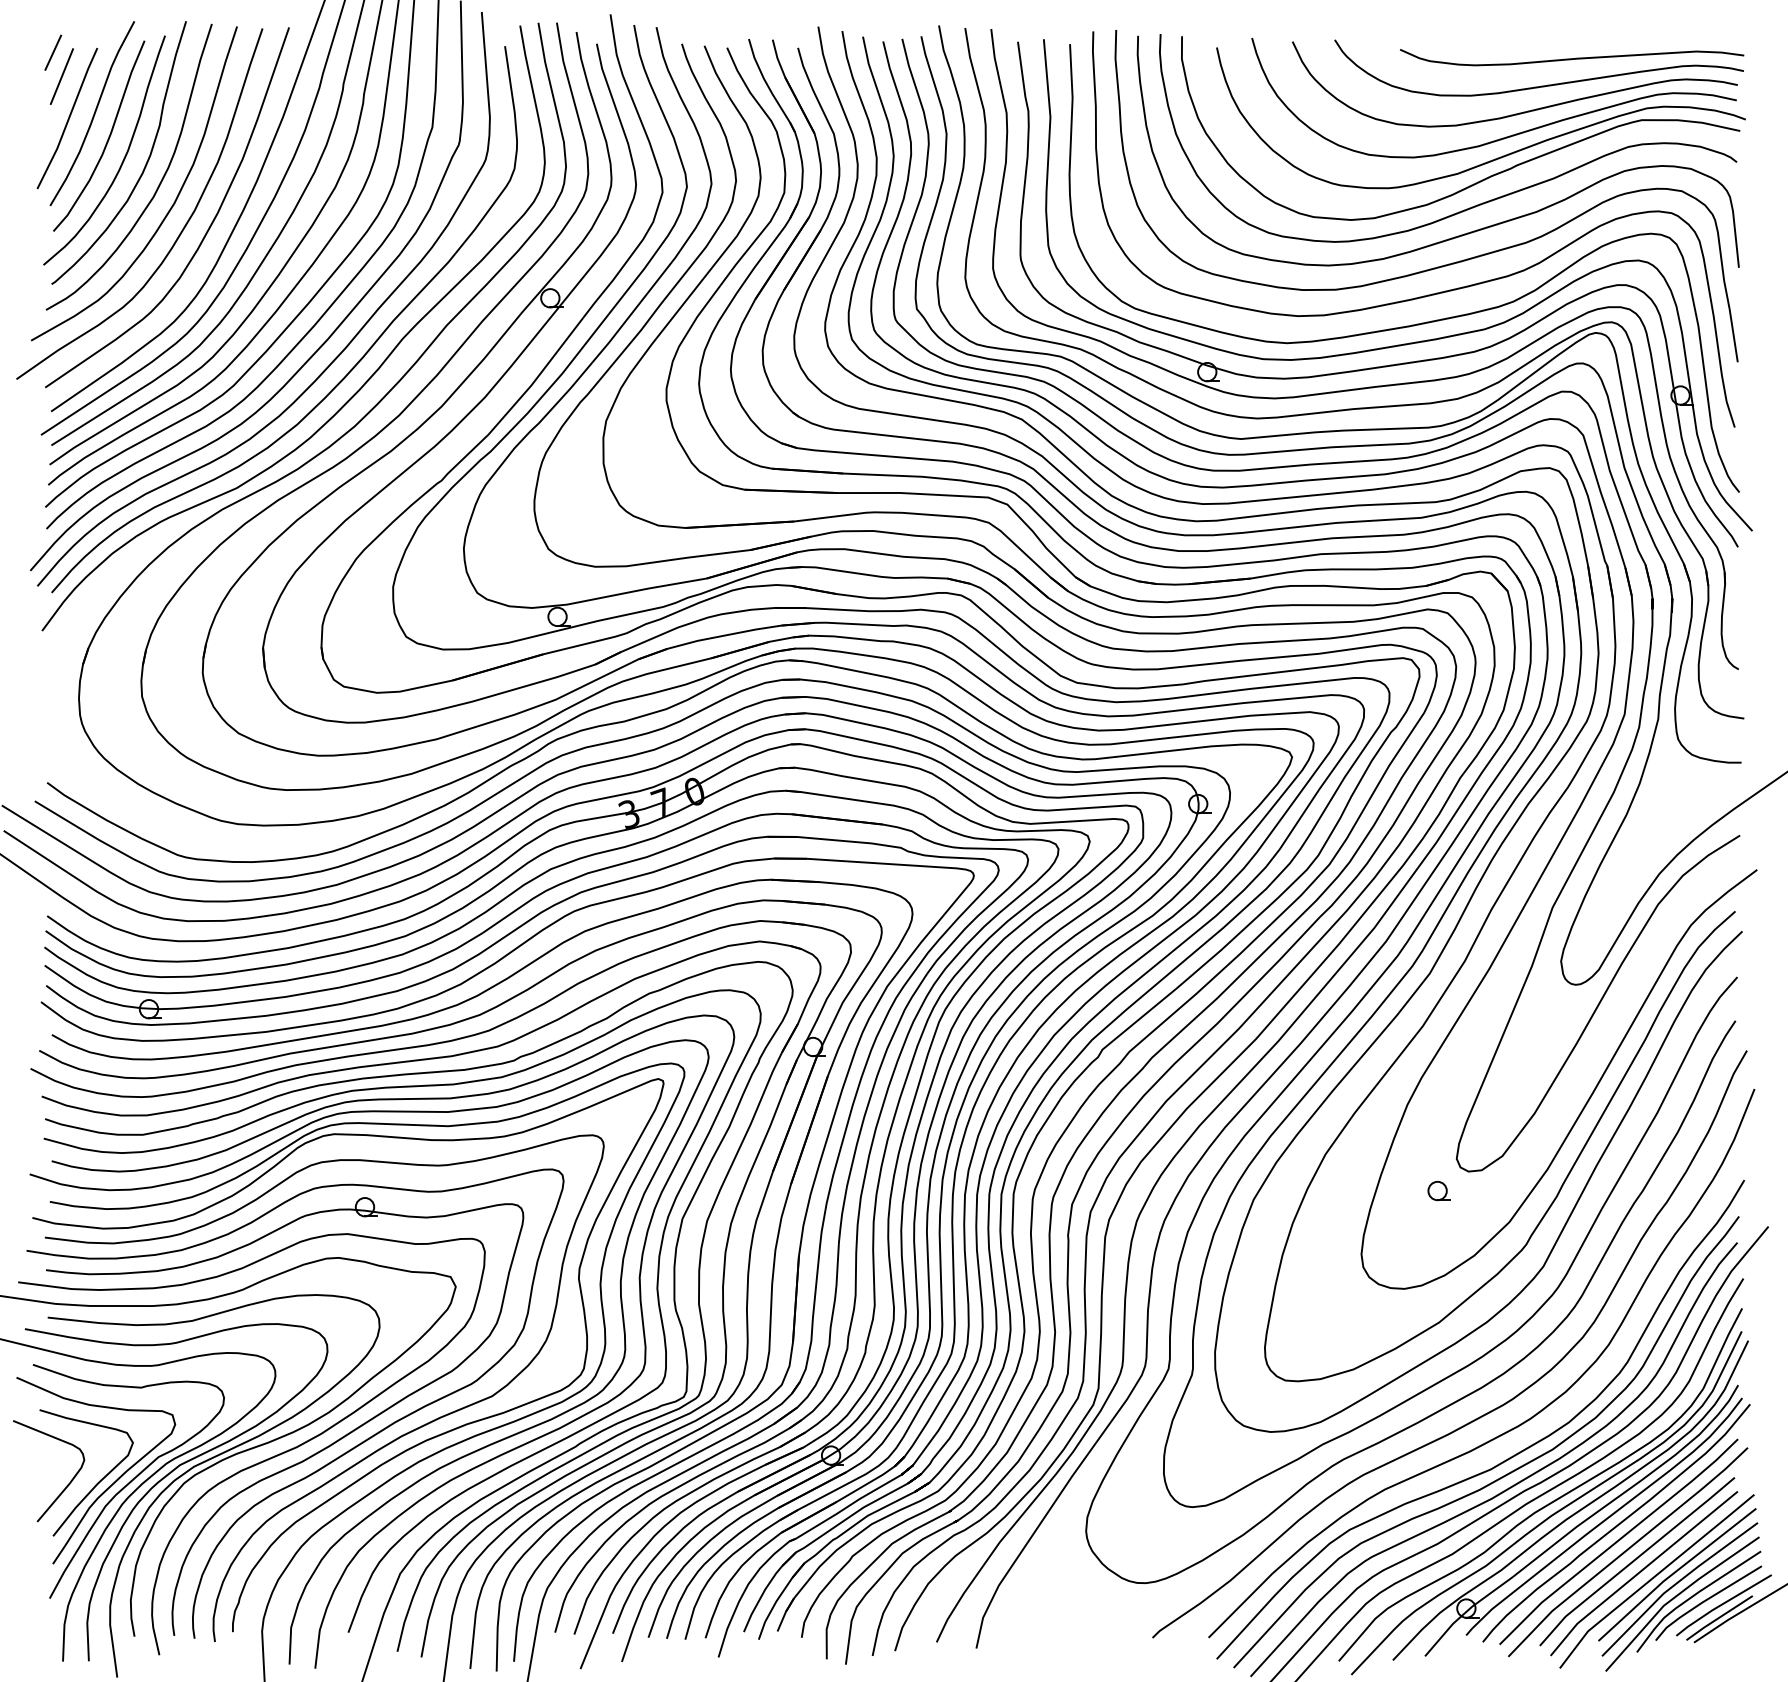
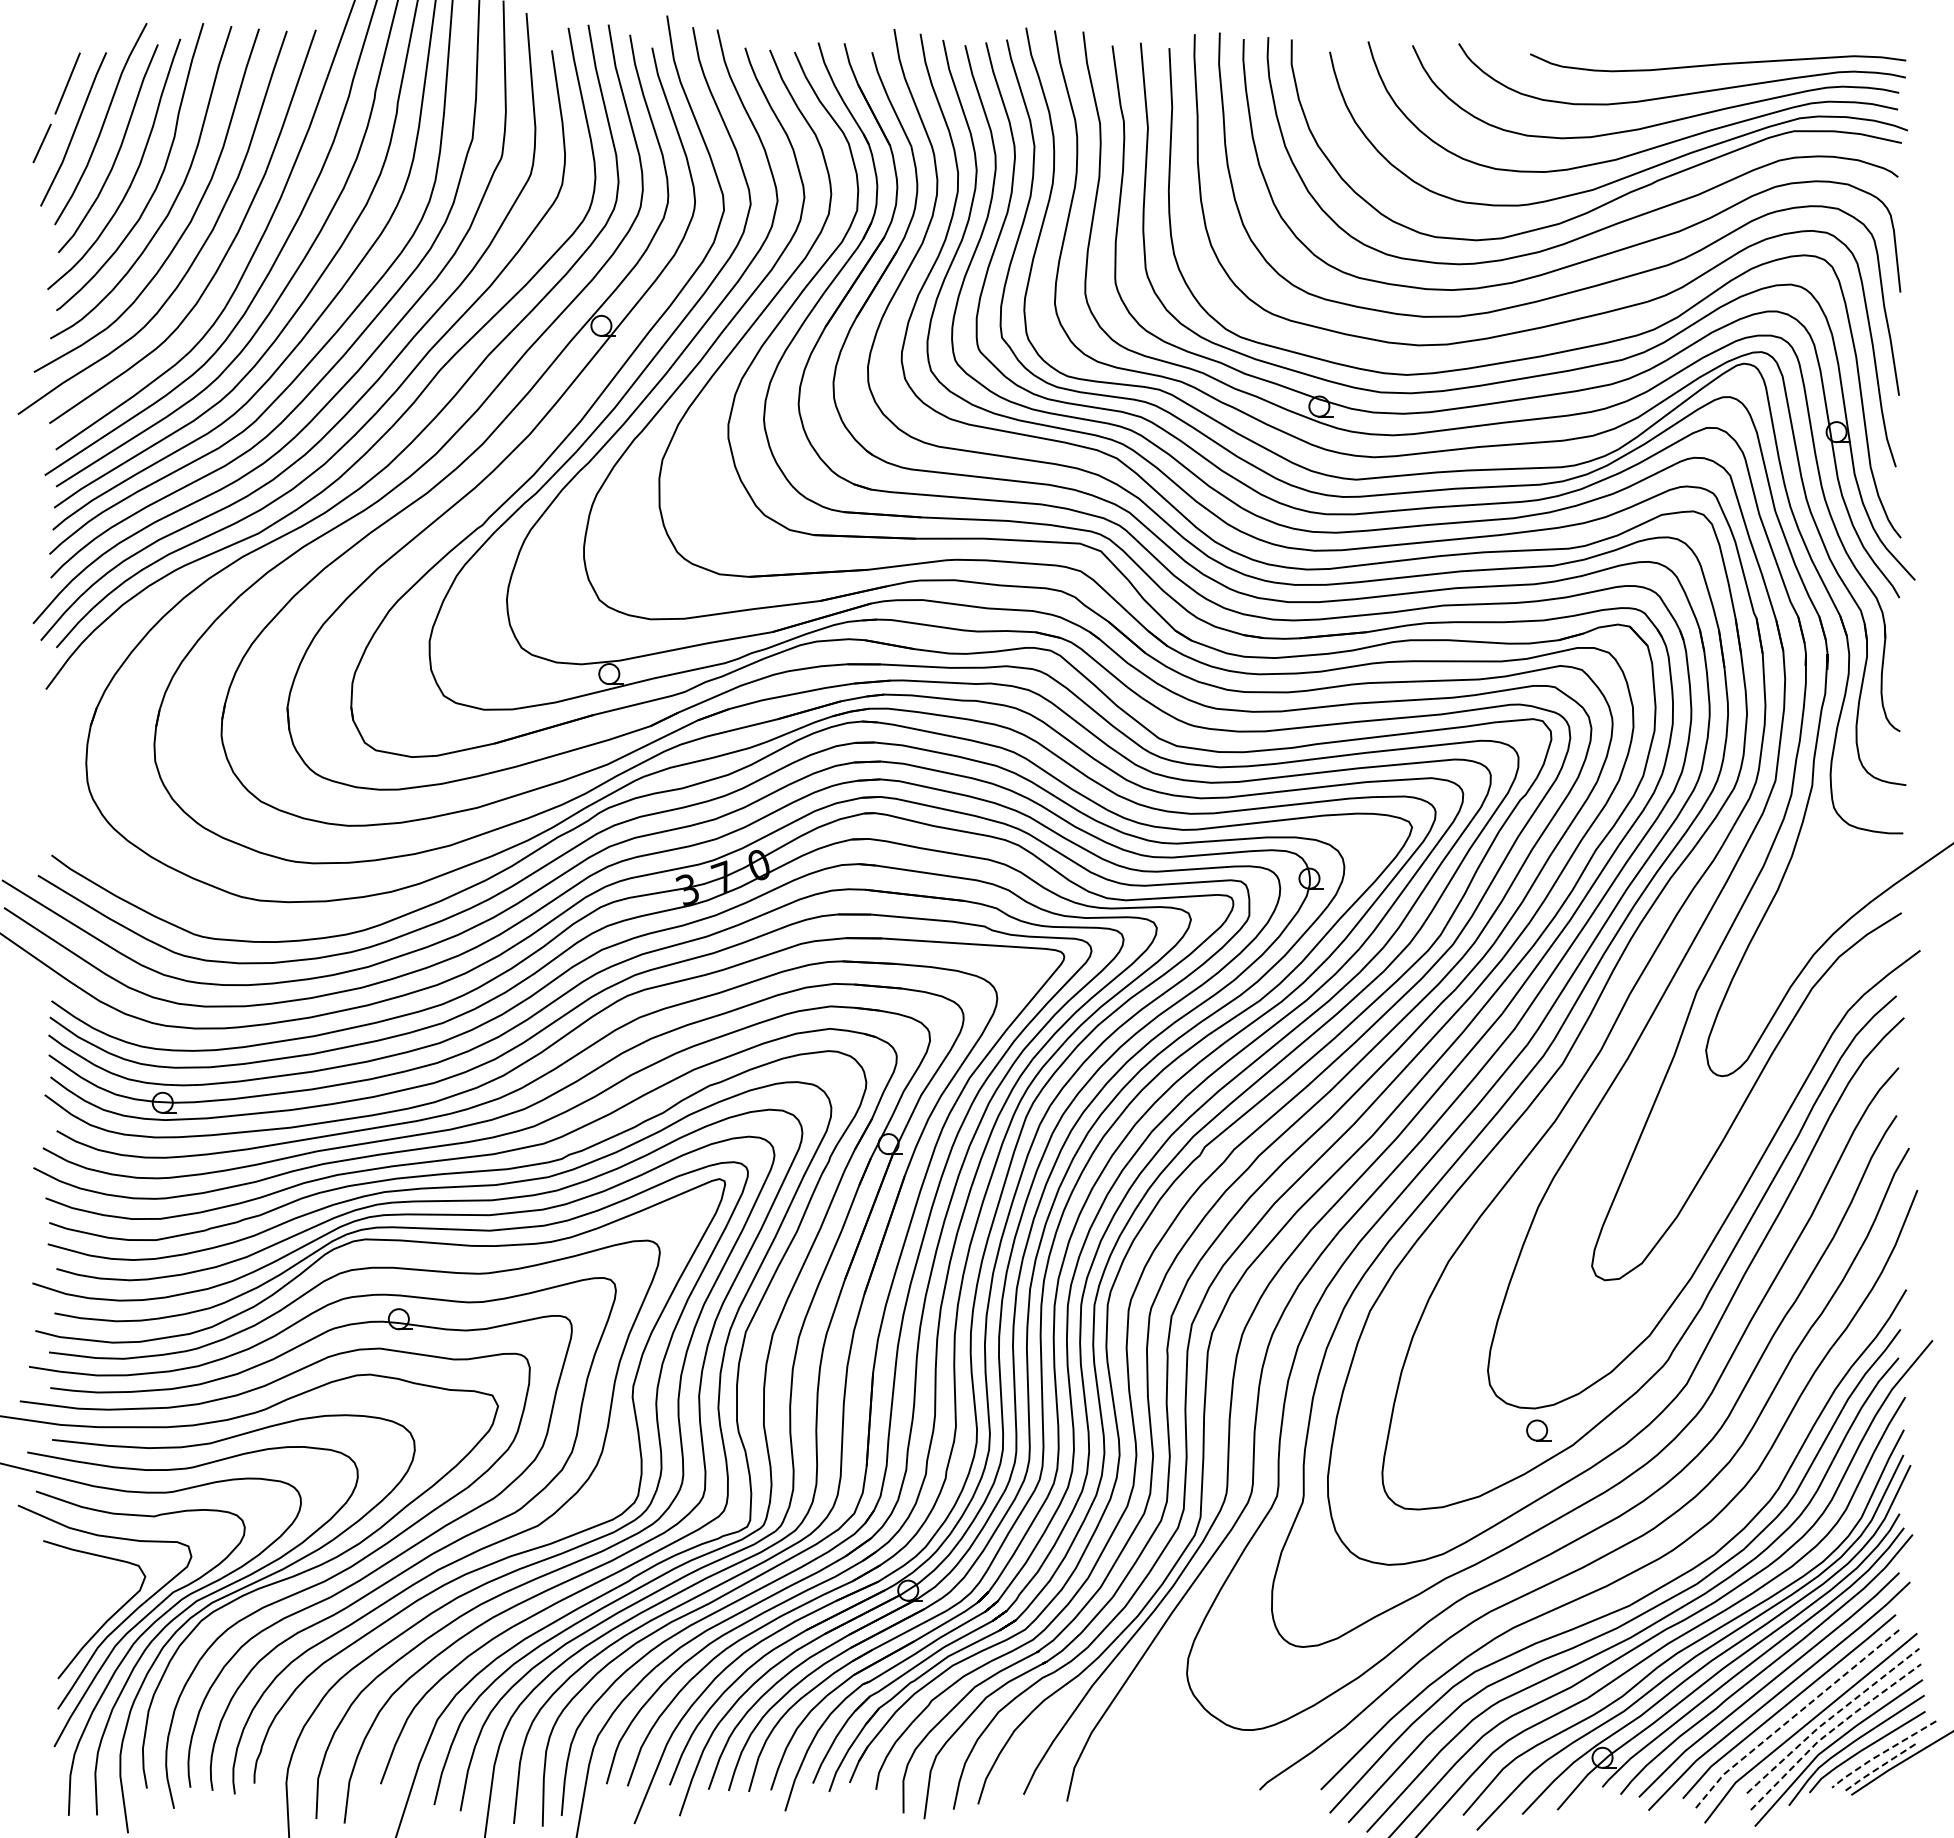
line: (52, 52) -> (41, 143), moved
part: (1438, 1190) -> (1538, 1430), moved
curve: (67, 1484) -> (73, 1622), removed
line: (1641, 1571) -> (1793, 1717), solid -> dashed
line: (1674, 1572) -> (1830, 1718), solid -> dashed
line: (1675, 1584) -> (1831, 1731), solid -> dashed
line: (1721, 1604) -> (1881, 1753), solid -> dashed
line: (1718, 1618) -> (1878, 1768), solid -> dashed

